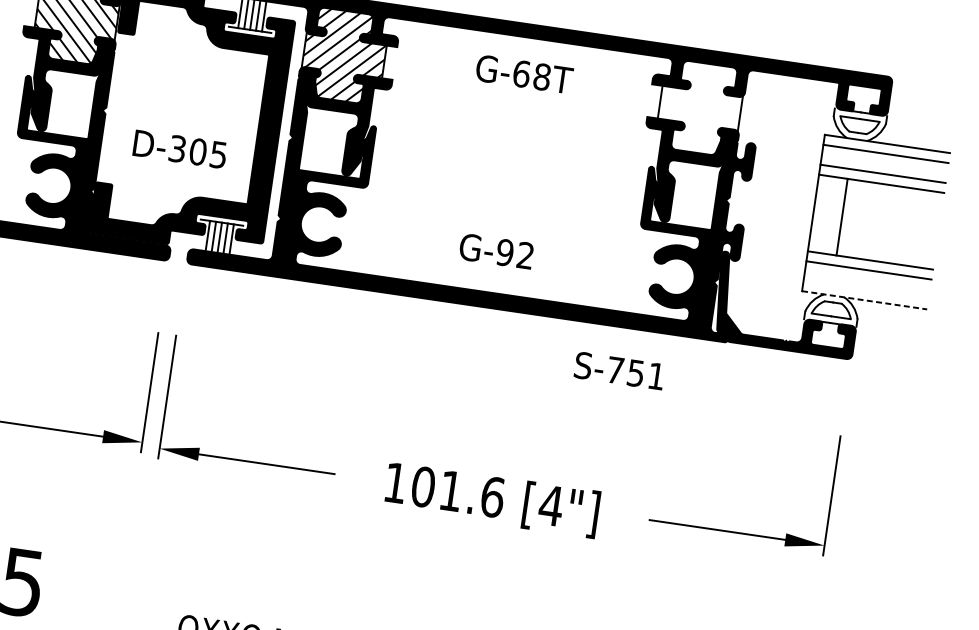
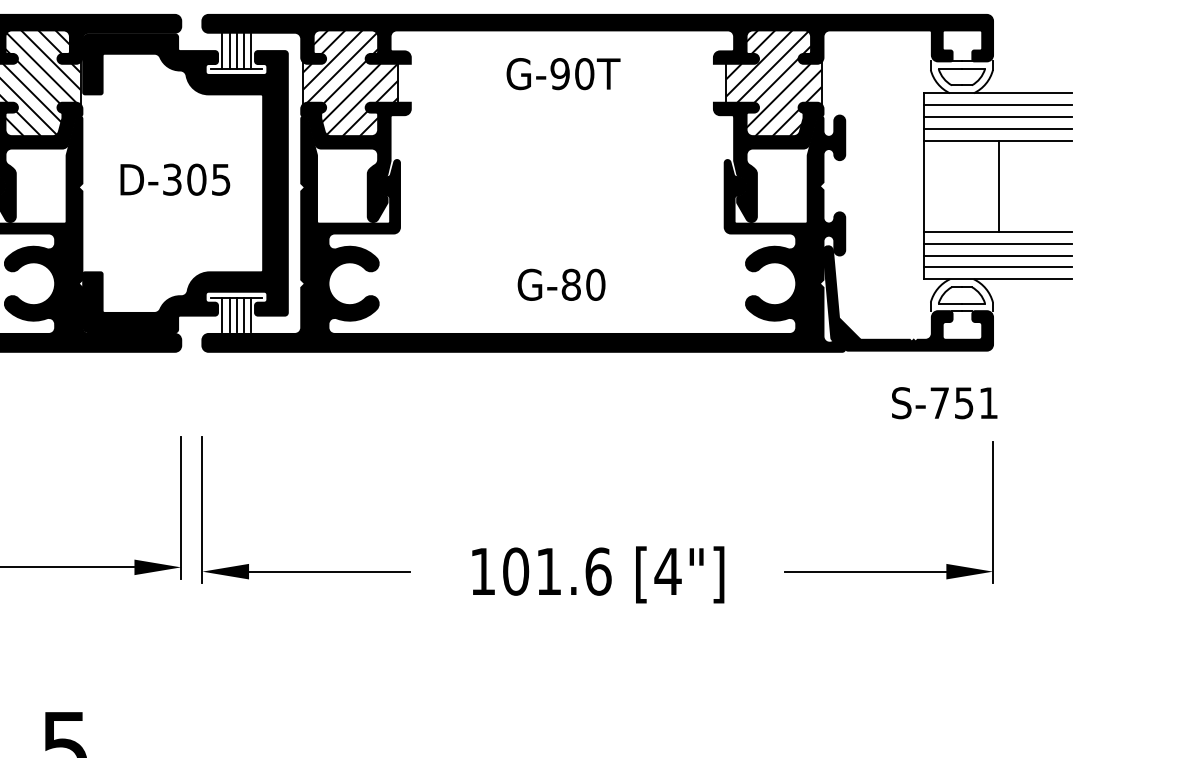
text: (531, 75) -> (572, 74), G-68T -> G-90T
hatch: (699, 108) -> (773, 83), added
text: (180, 149) -> (175, 179), moved
line: (884, 164) -> (997, 117), added
line: (842, 216) -> (998, 185), moved
text: (515, 253) -> (583, 284), G-92 -> G-80
line: (867, 280) -> (997, 255), added
line: (865, 290) -> (997, 267), added
line: (864, 300) -> (998, 279), dashed -> solid
text: (619, 371) -> (944, 403), moved

